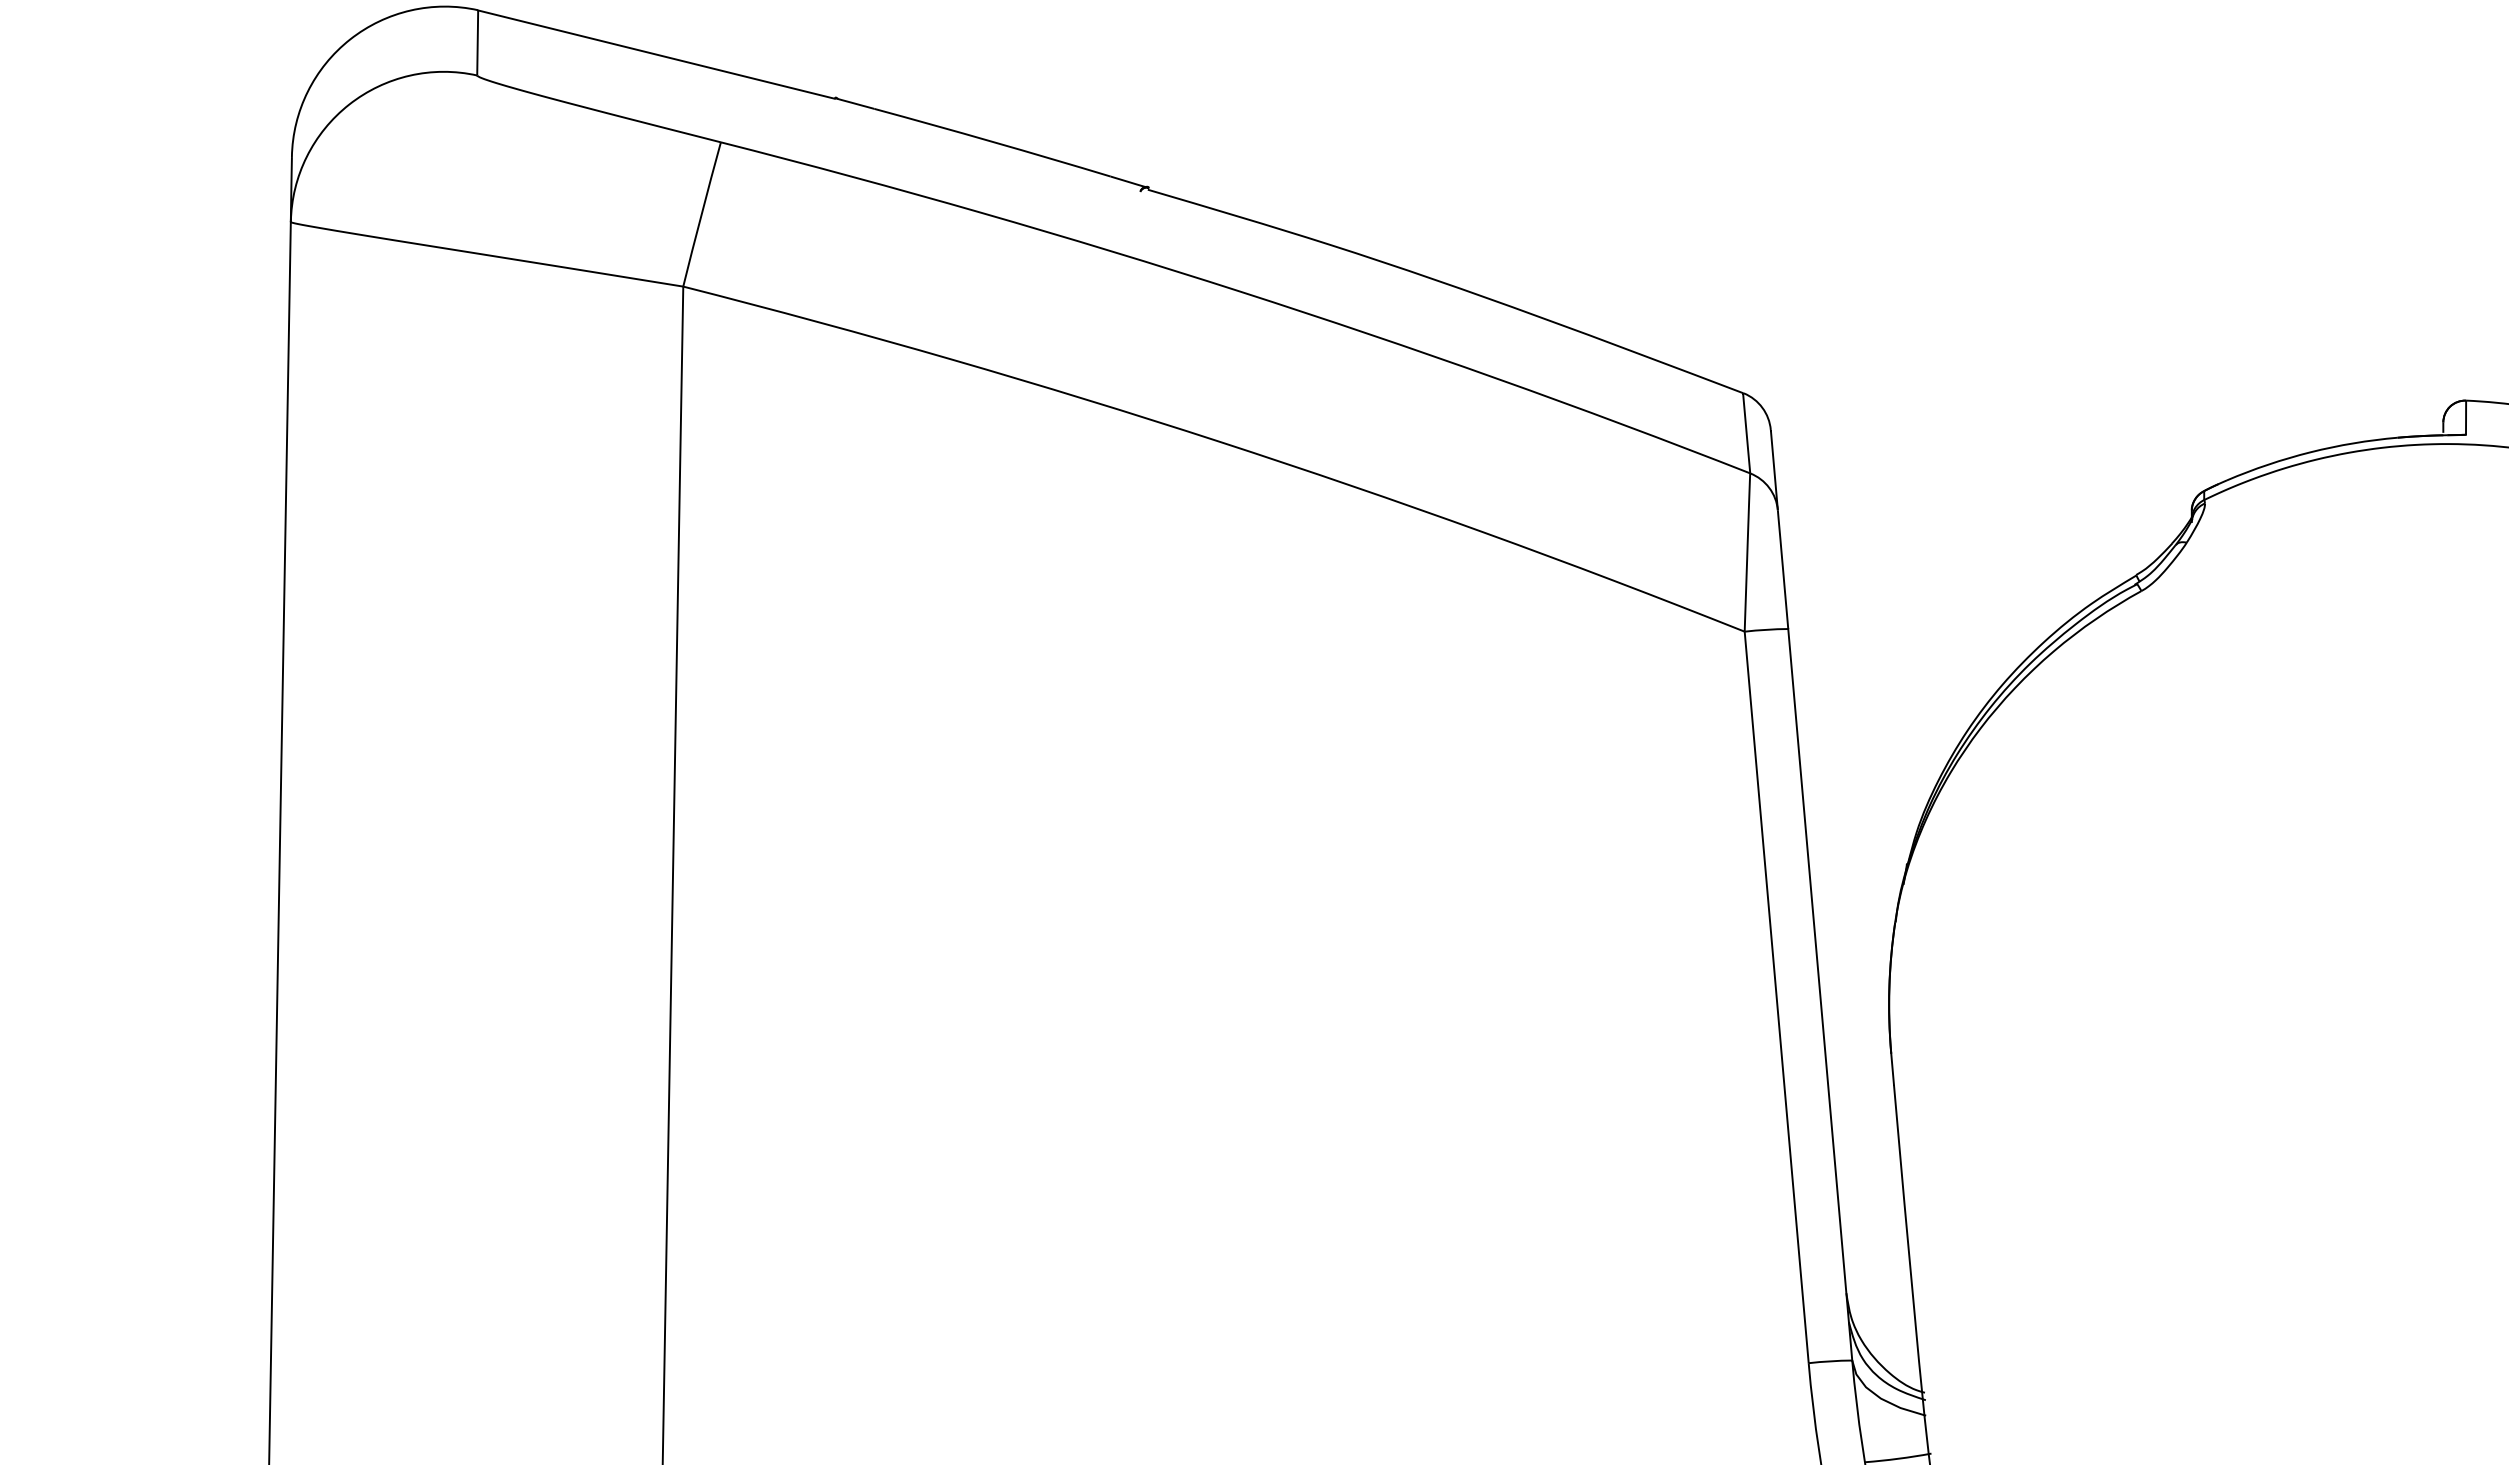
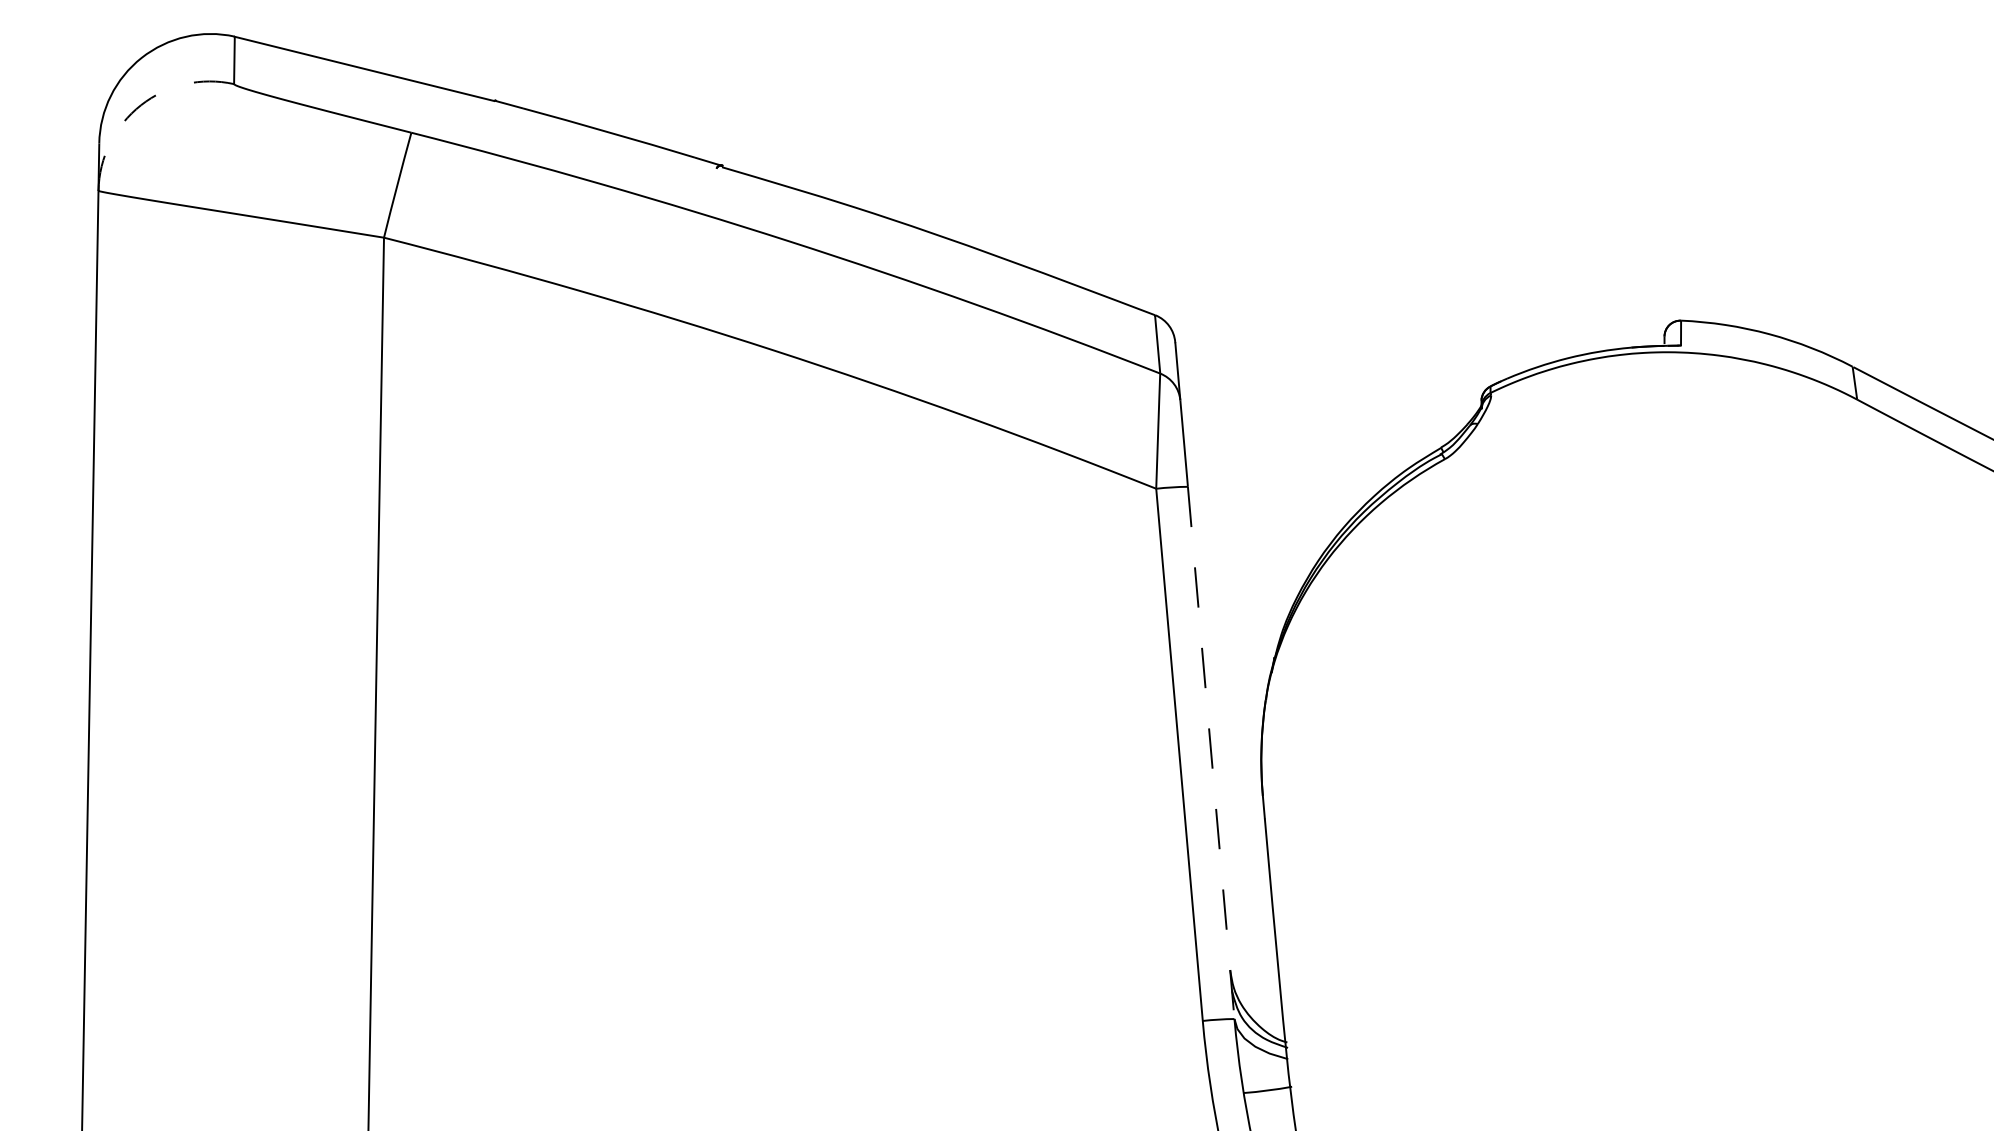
arc: (348, 104) -> (140, 105), solid -> dashed
line: (1820, 995) -> (1211, 753), solid -> dashed

